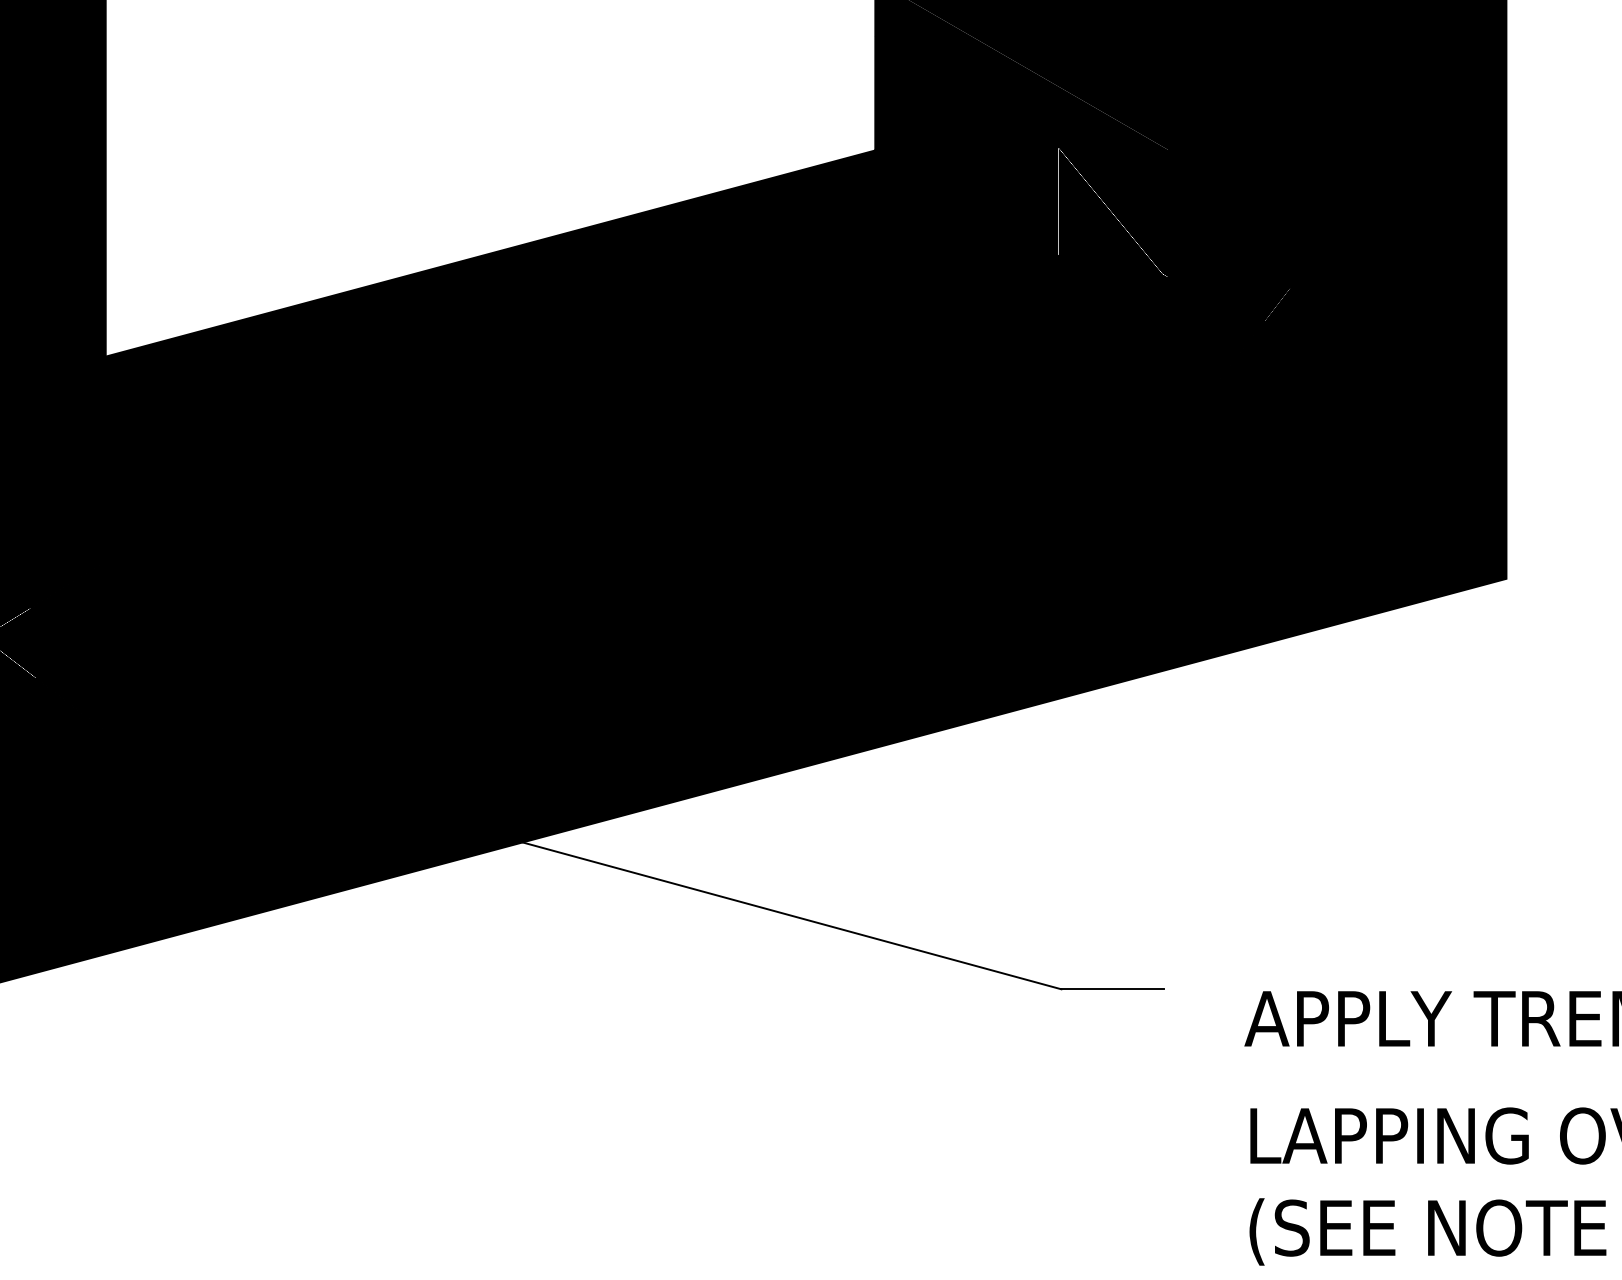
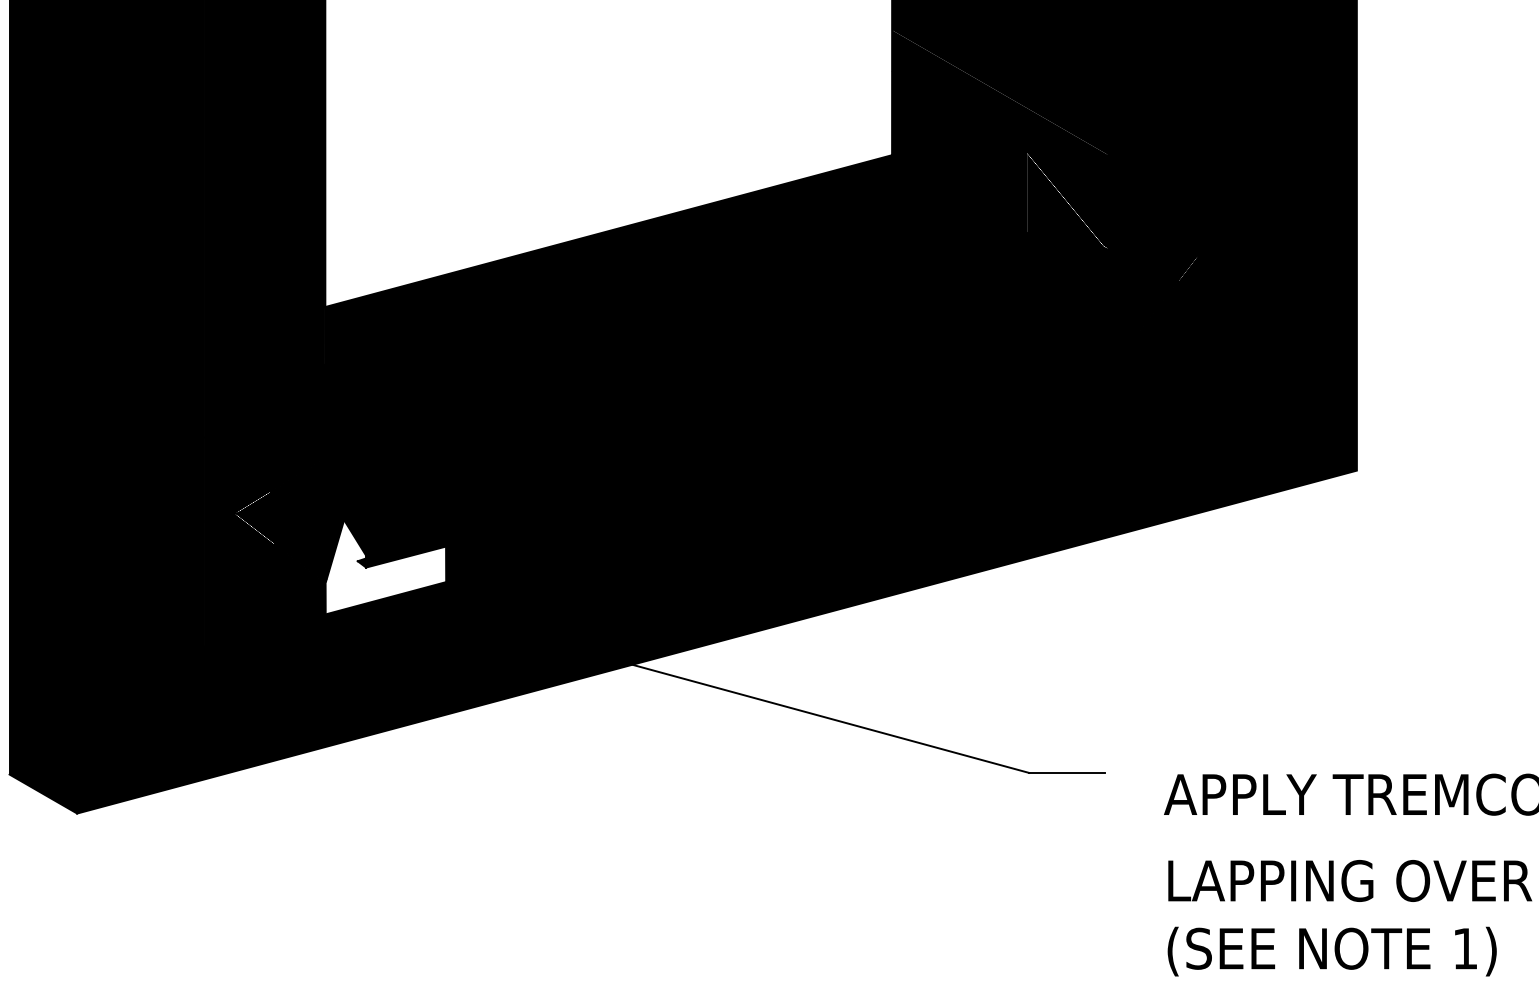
fill: (187, 710) -> (385, 567), removed

